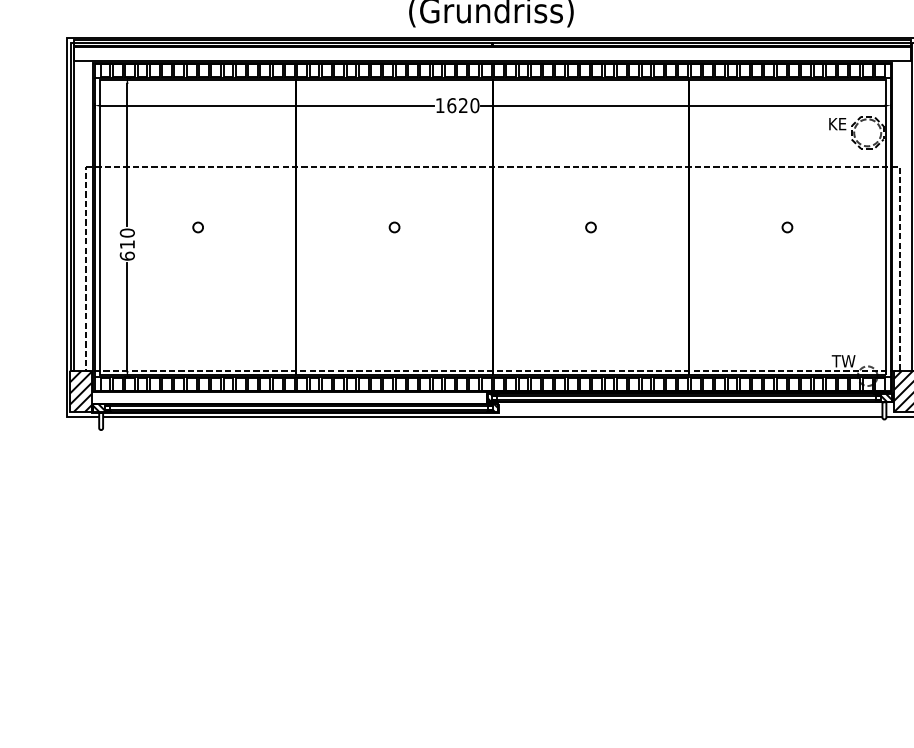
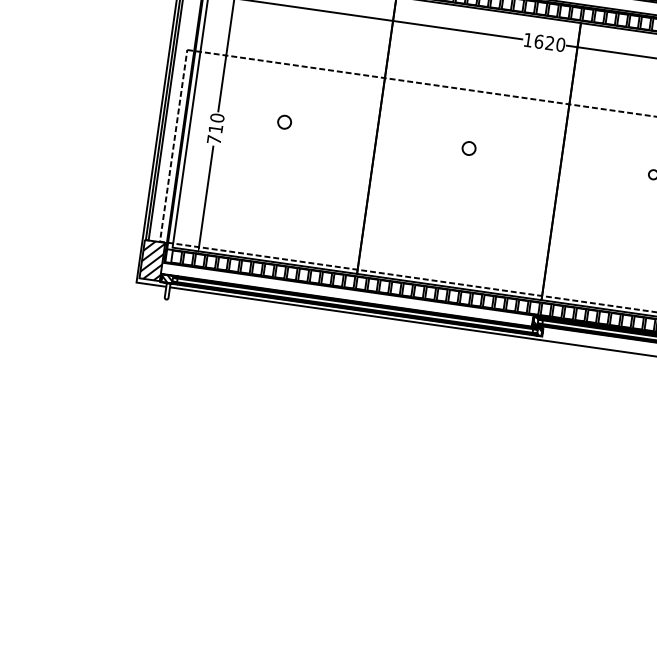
circle: (197, 227) -> (283, 122), size x1.4
circle: (394, 227) -> (468, 148), size x1.4
text: (126, 255) -> (213, 139), 610 -> 710

